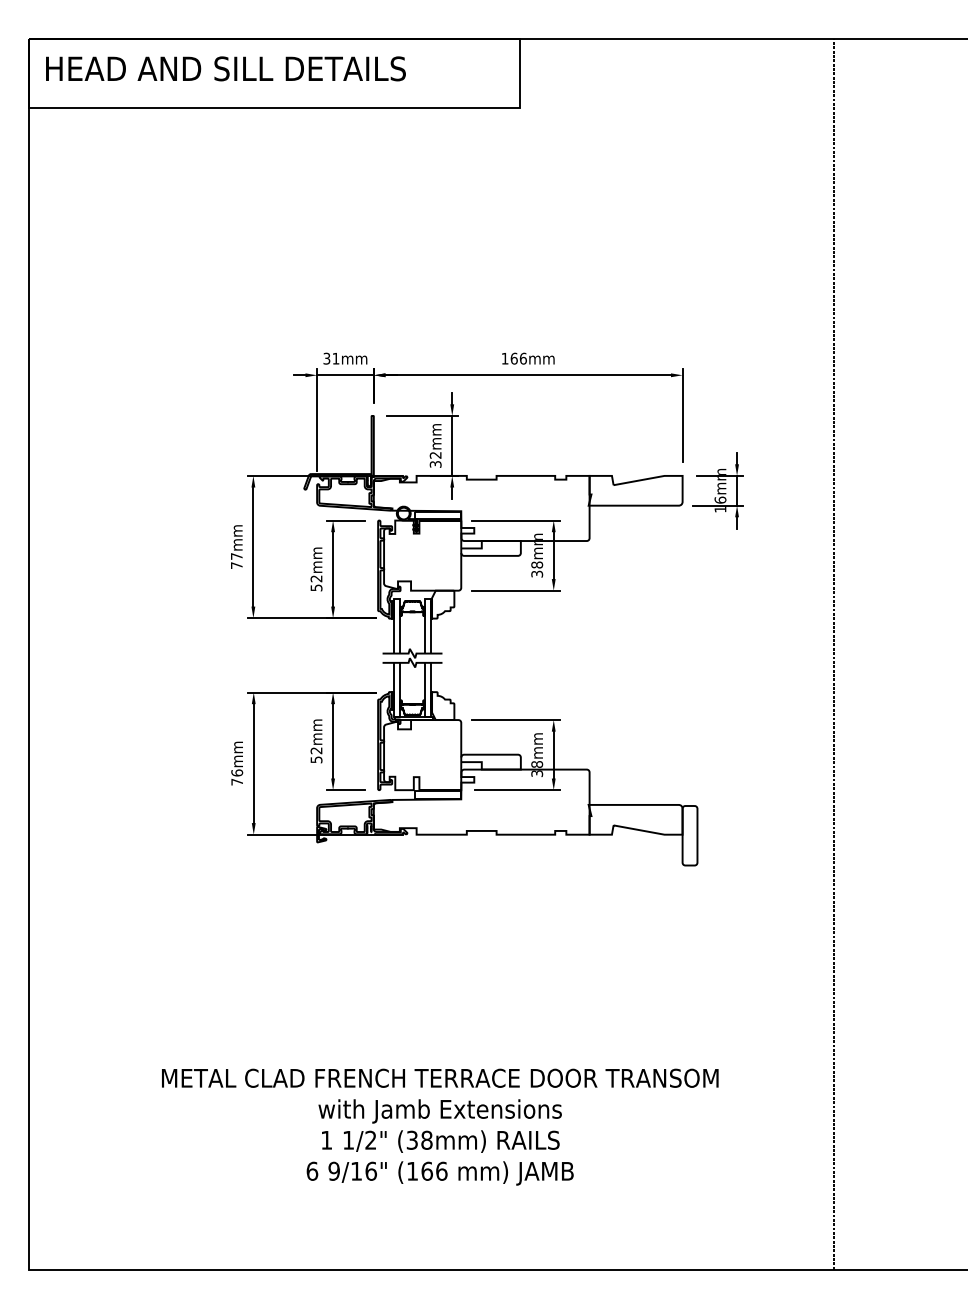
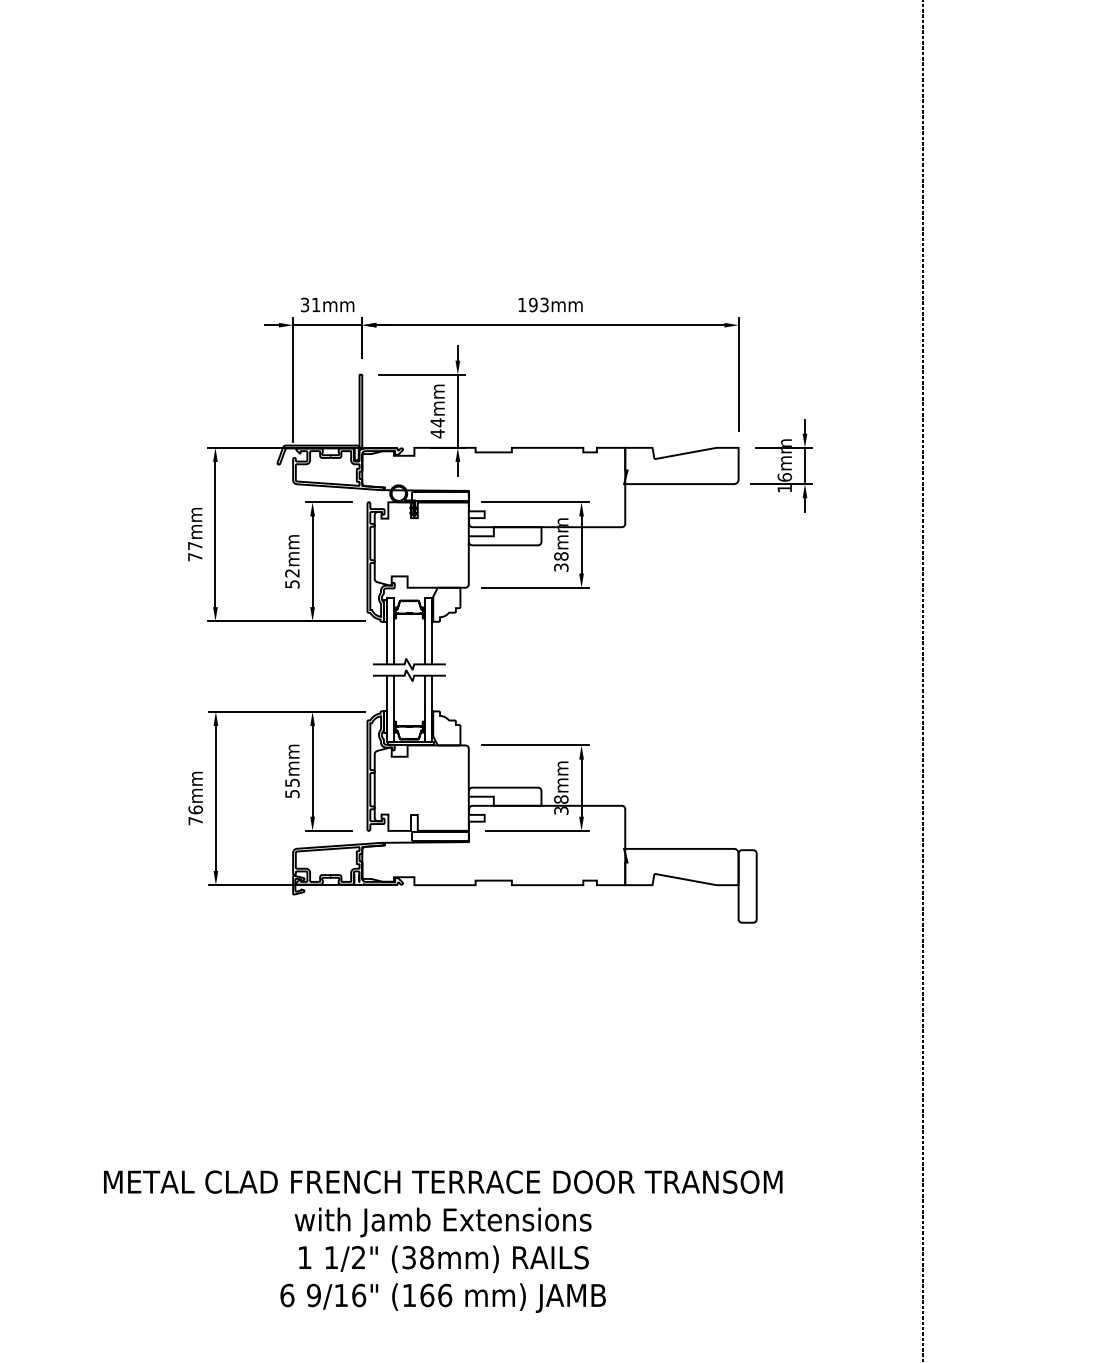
text: (518, 358) -> (538, 304), 166mm -> 193mm
text: (435, 459) -> (437, 427), 32mm -> 44mm
text: (316, 750) -> (292, 782), 52mm -> 55mm

